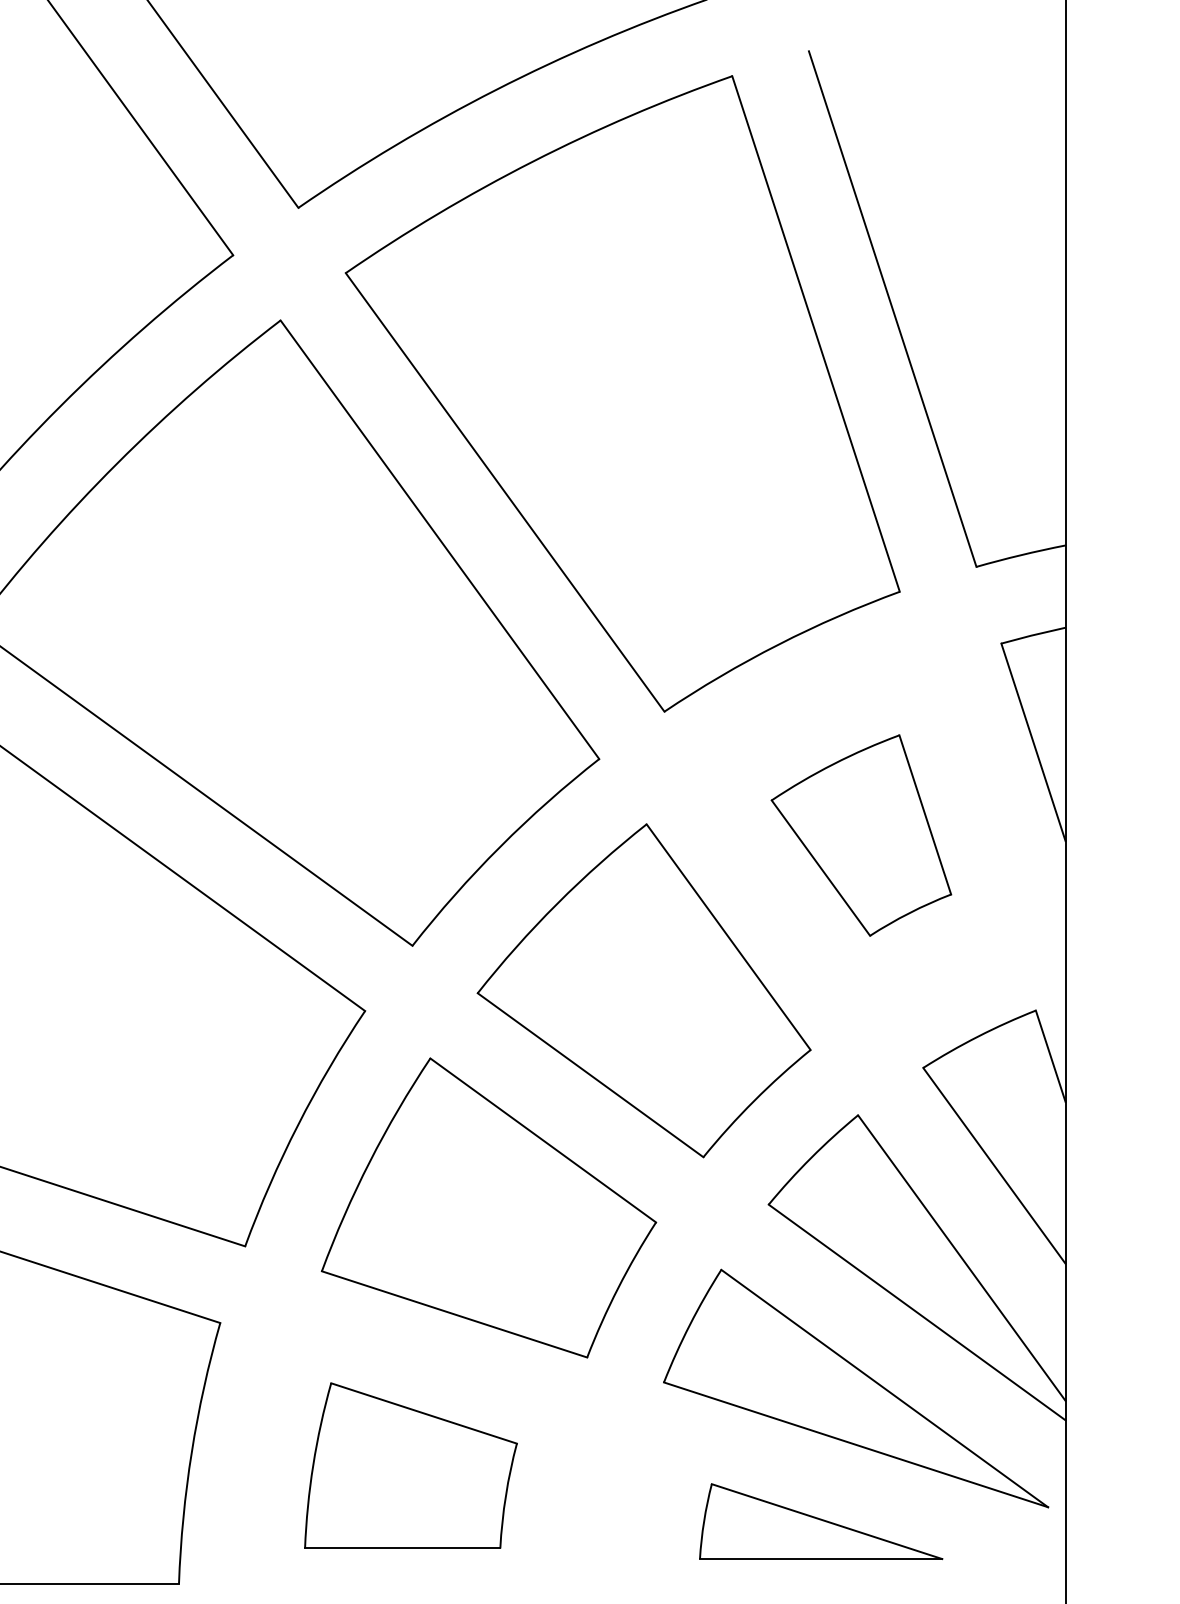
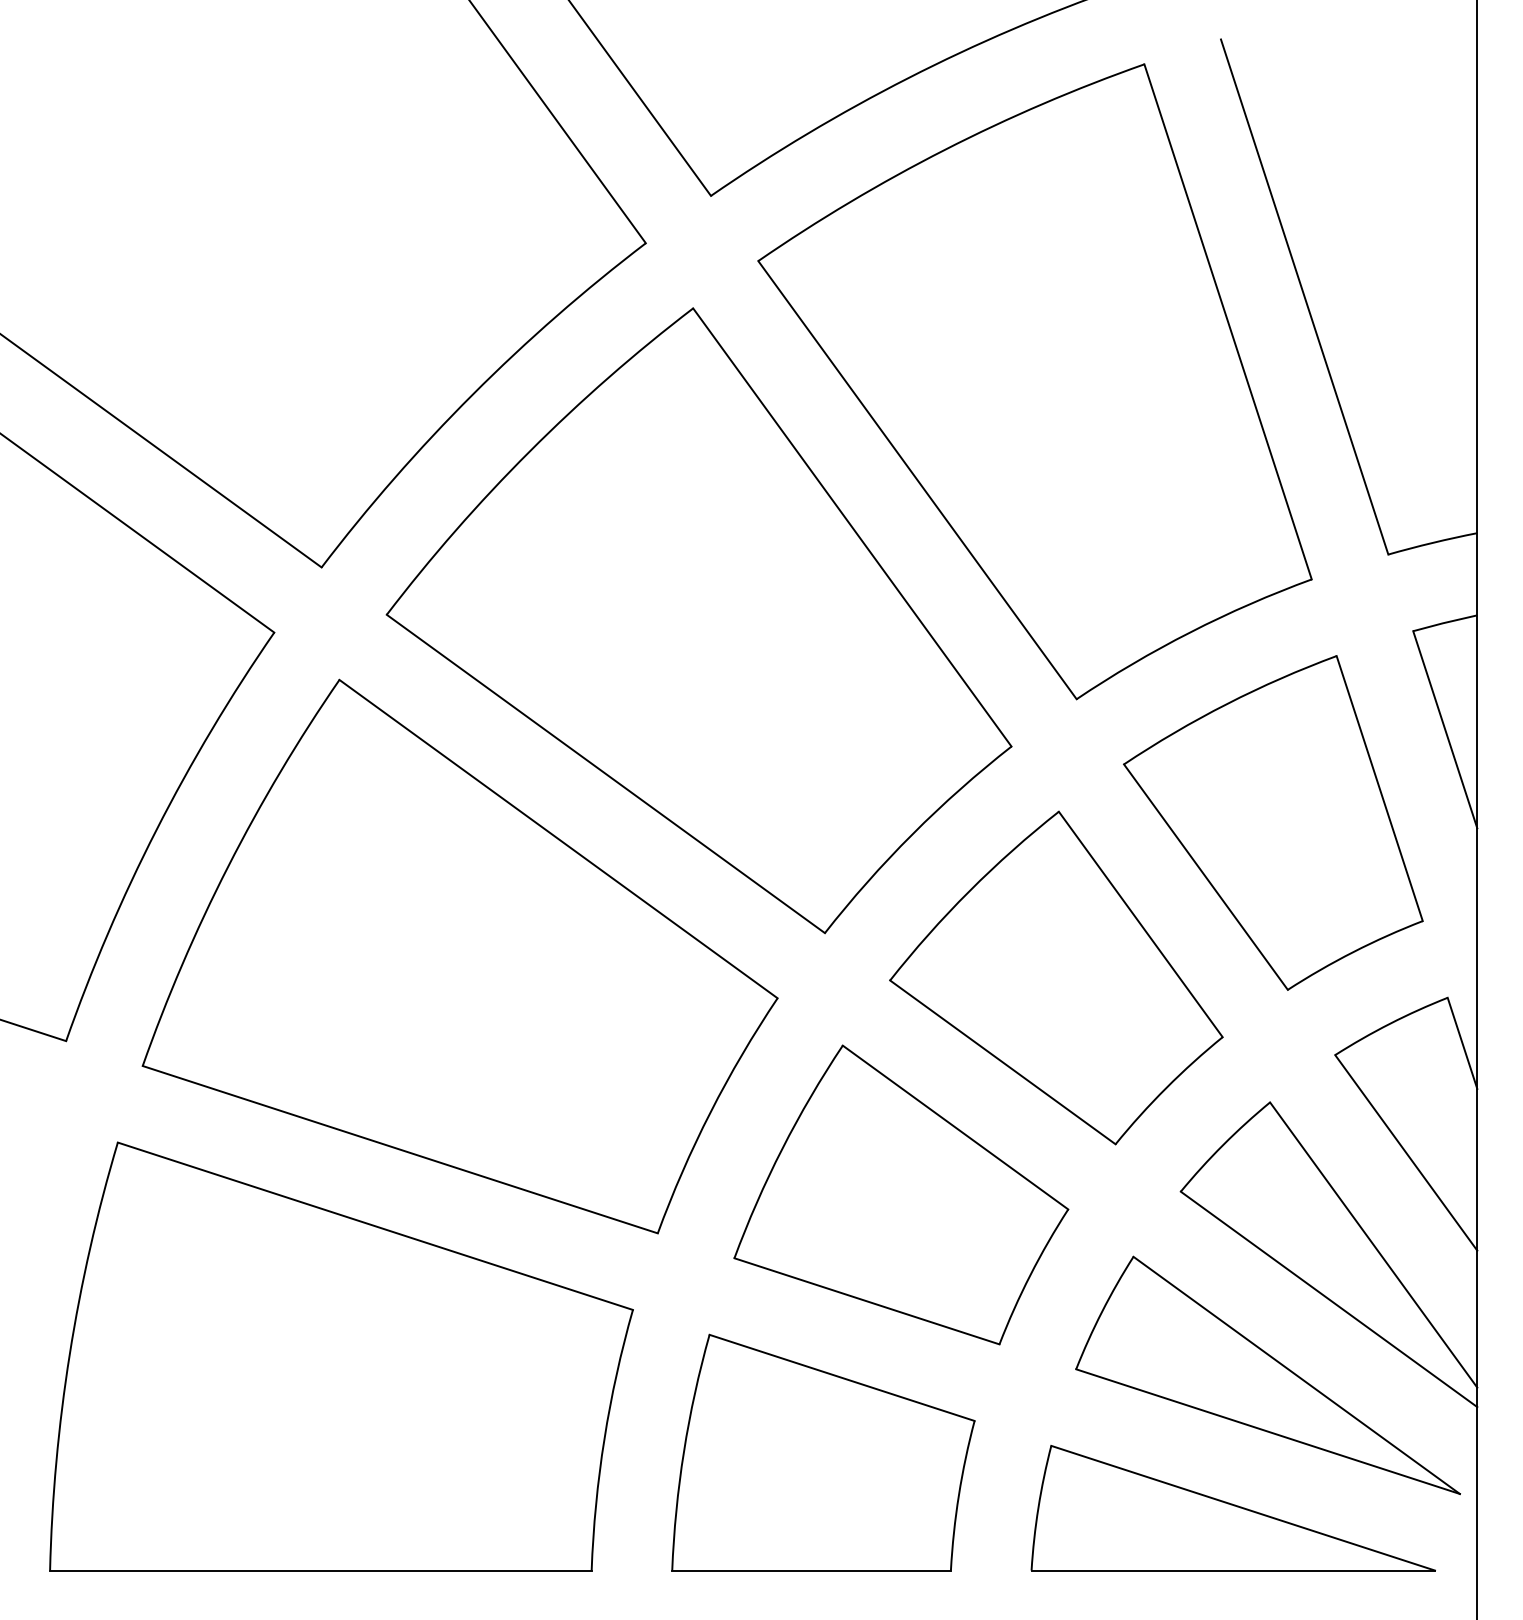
part: (861, 835) -> (1273, 822), size x1.67
part: (411, 1465) -> (823, 1452), size x1.43
part: (820, 1521) -> (1232, 1508), size x1.67

